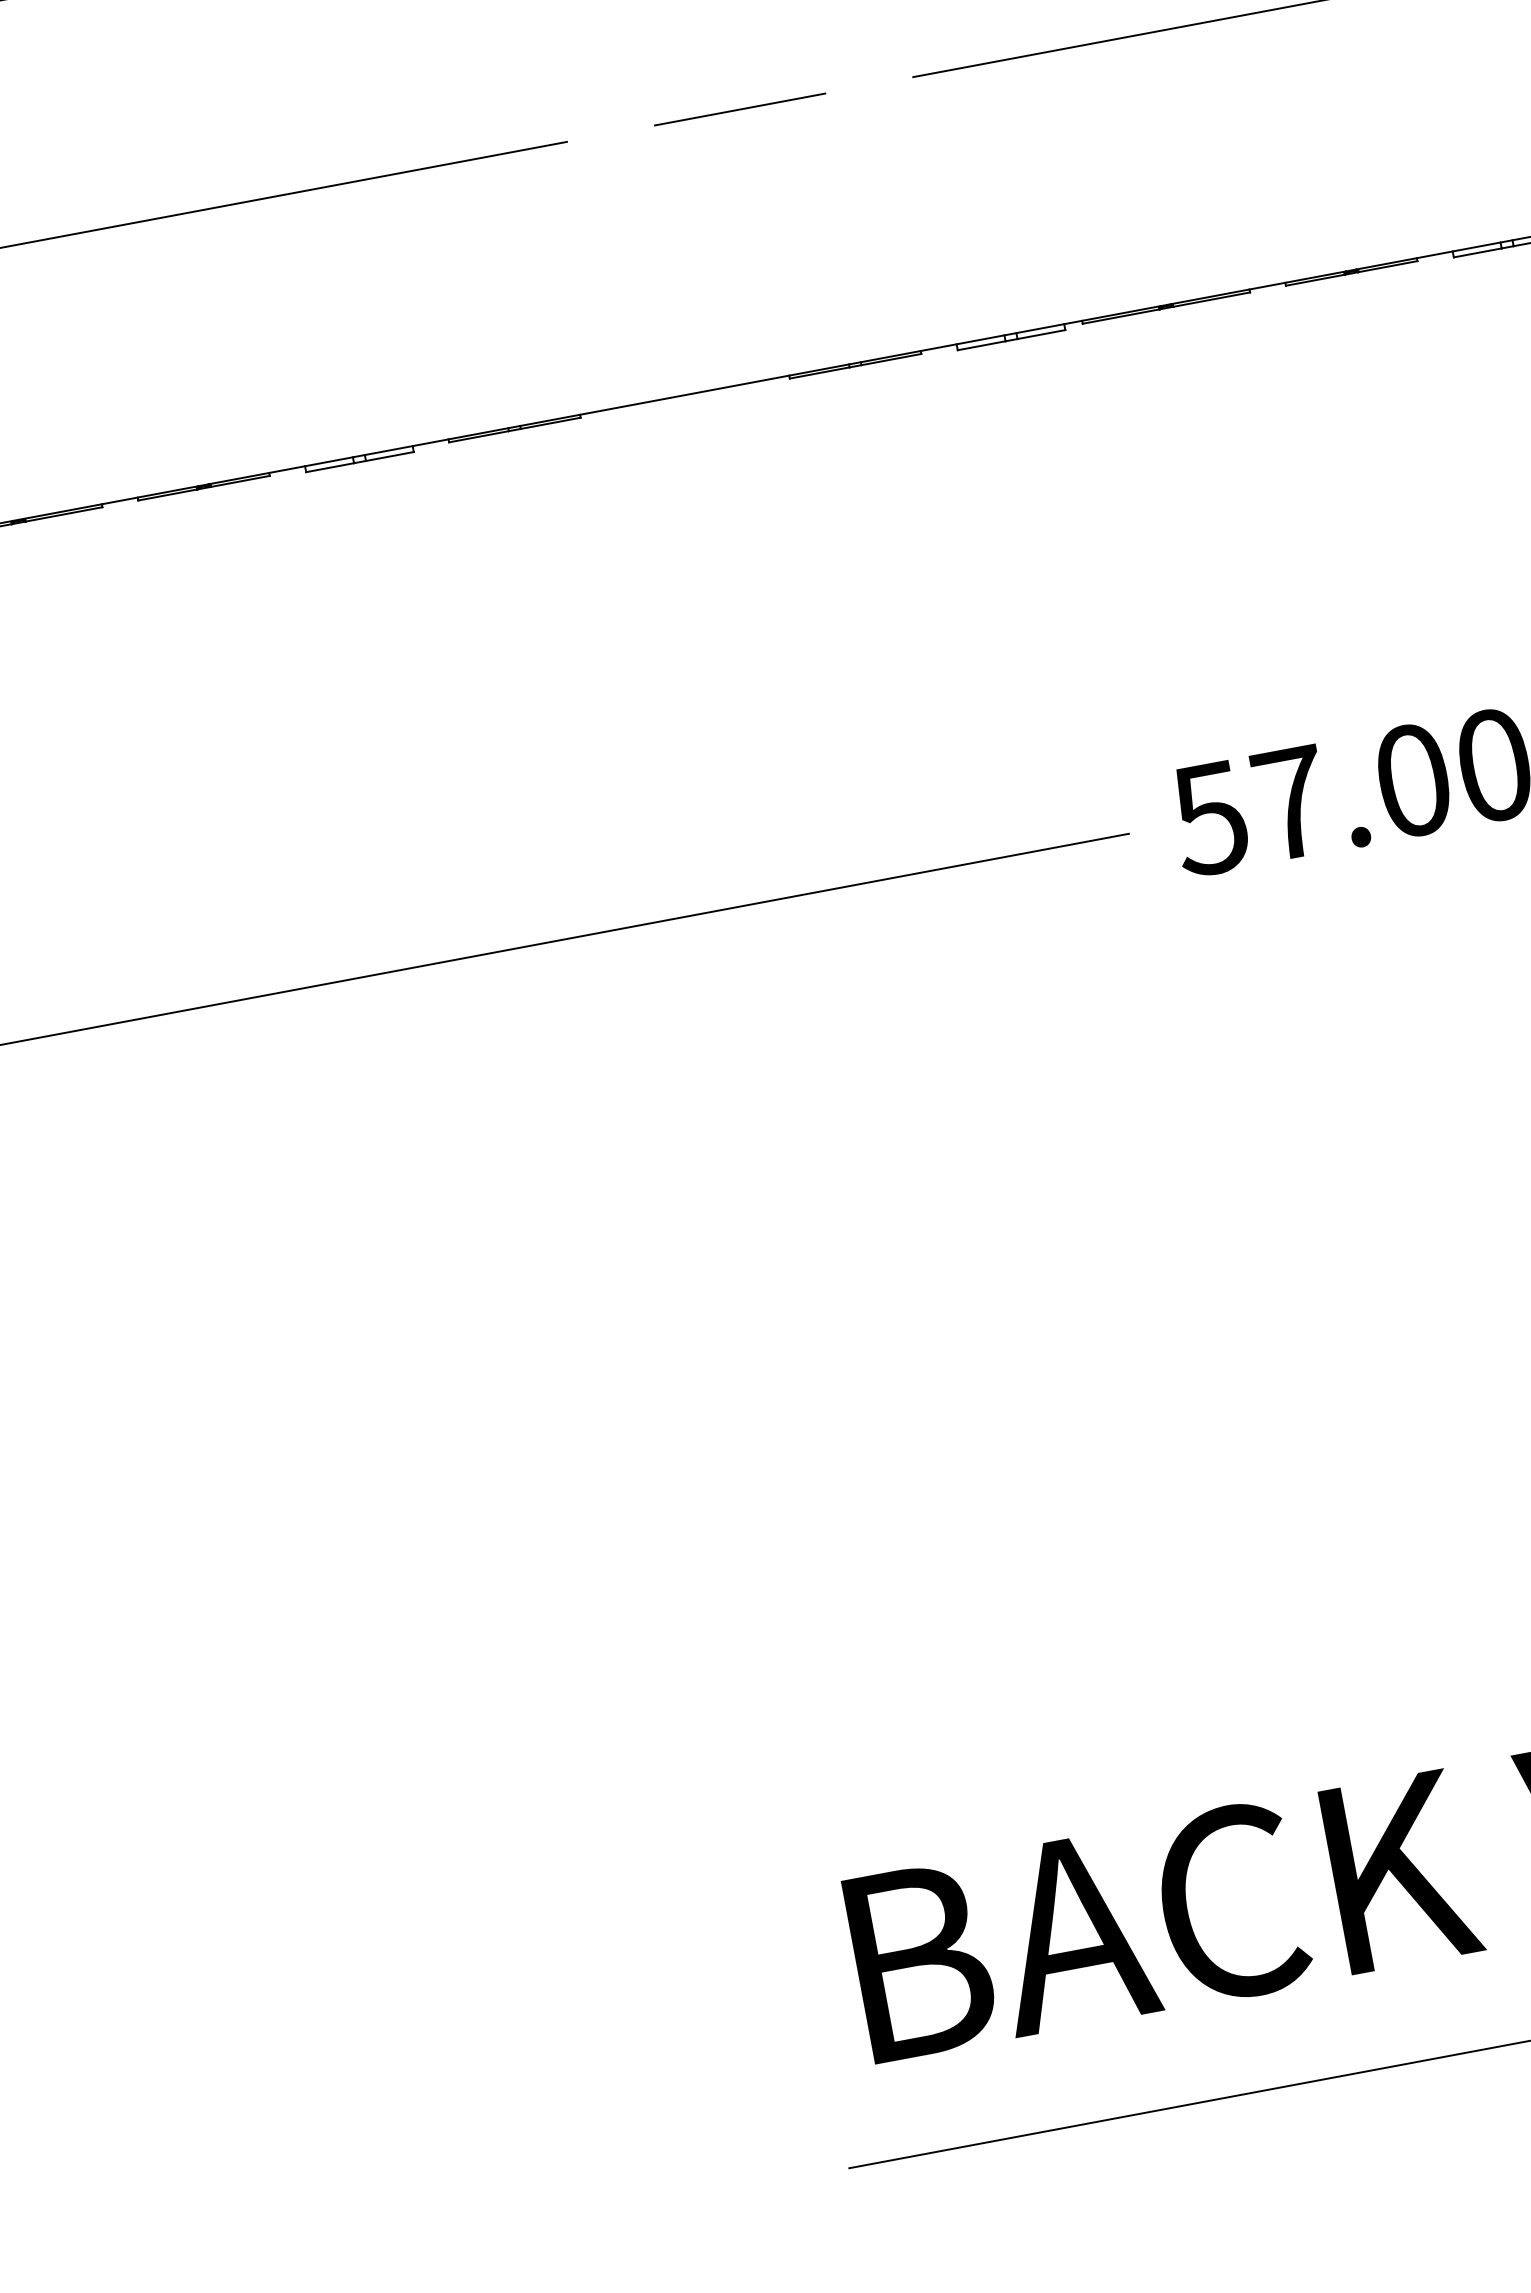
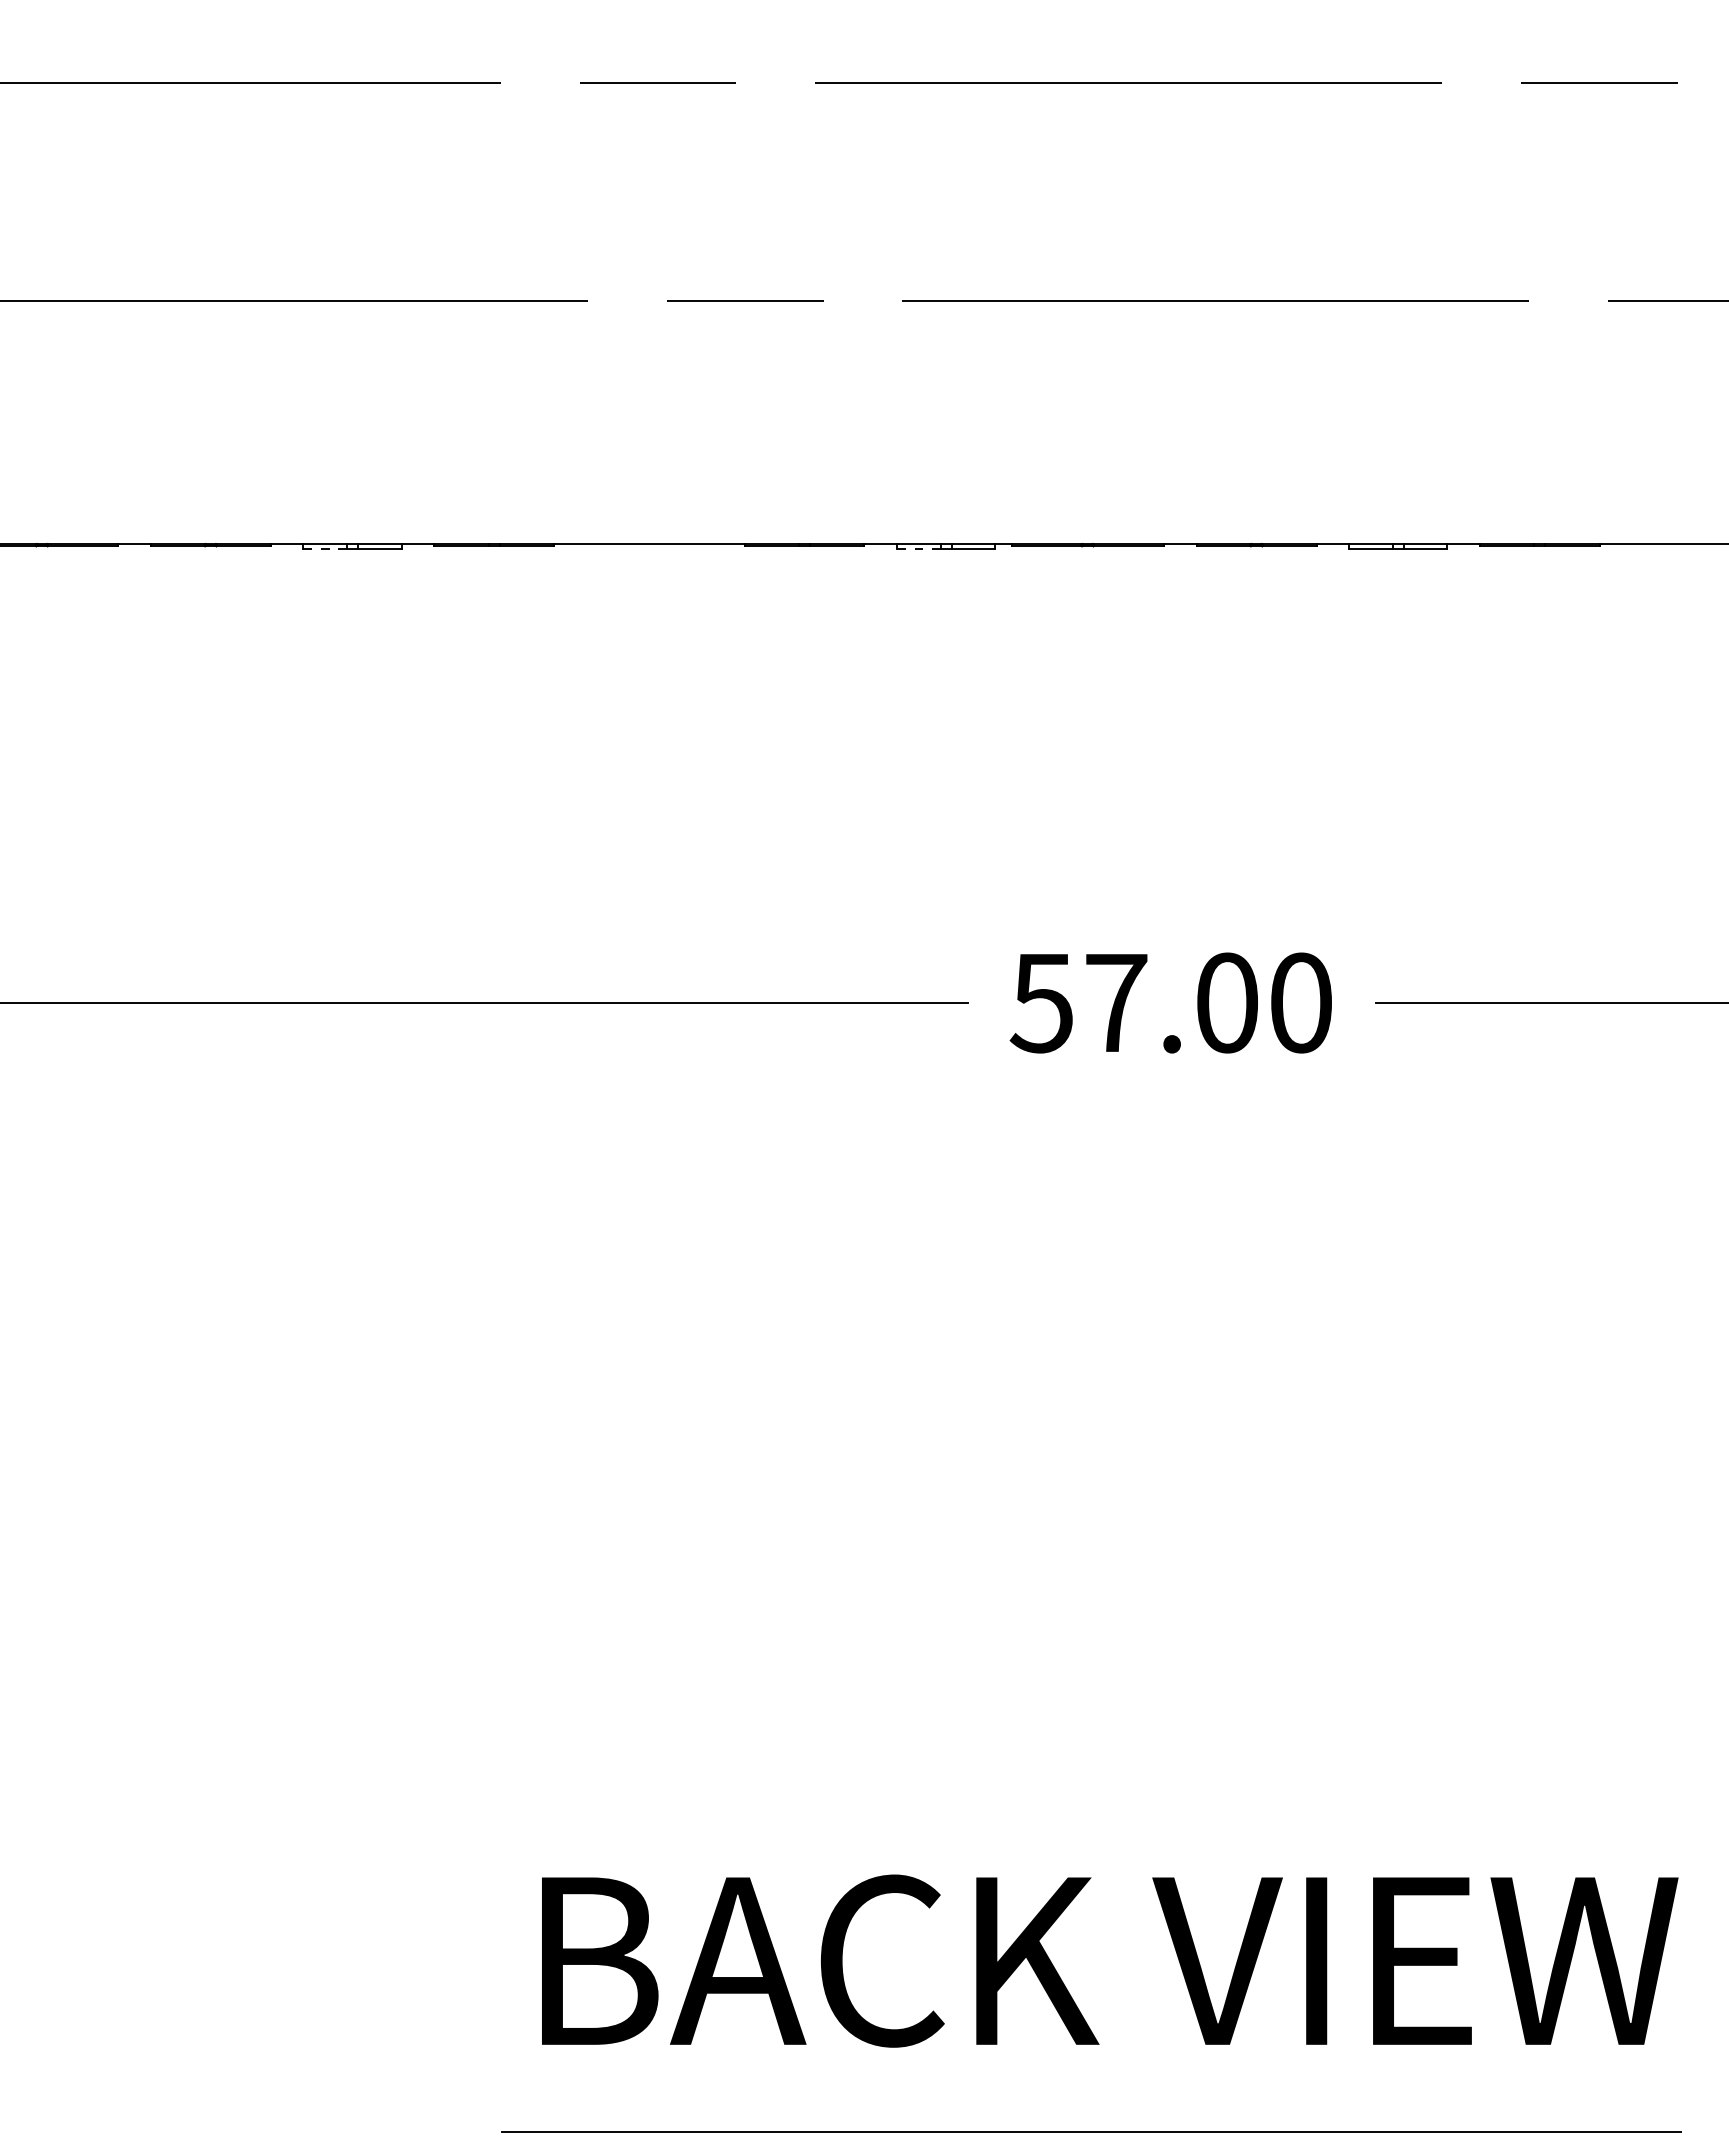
line: (981, 346) -> (918, 549), solid -> dashed
line: (330, 468) -> (325, 549), solid -> dashed

